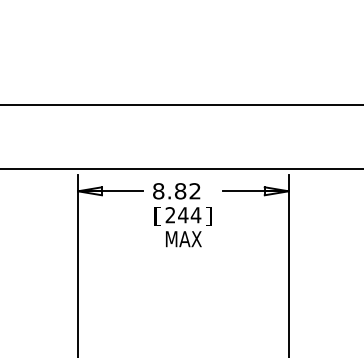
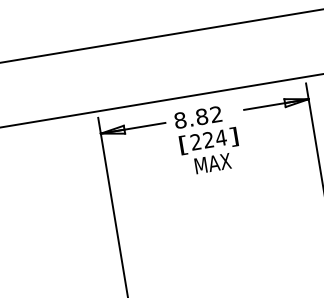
text: (183, 215) -> (208, 140), 244 -> 224

